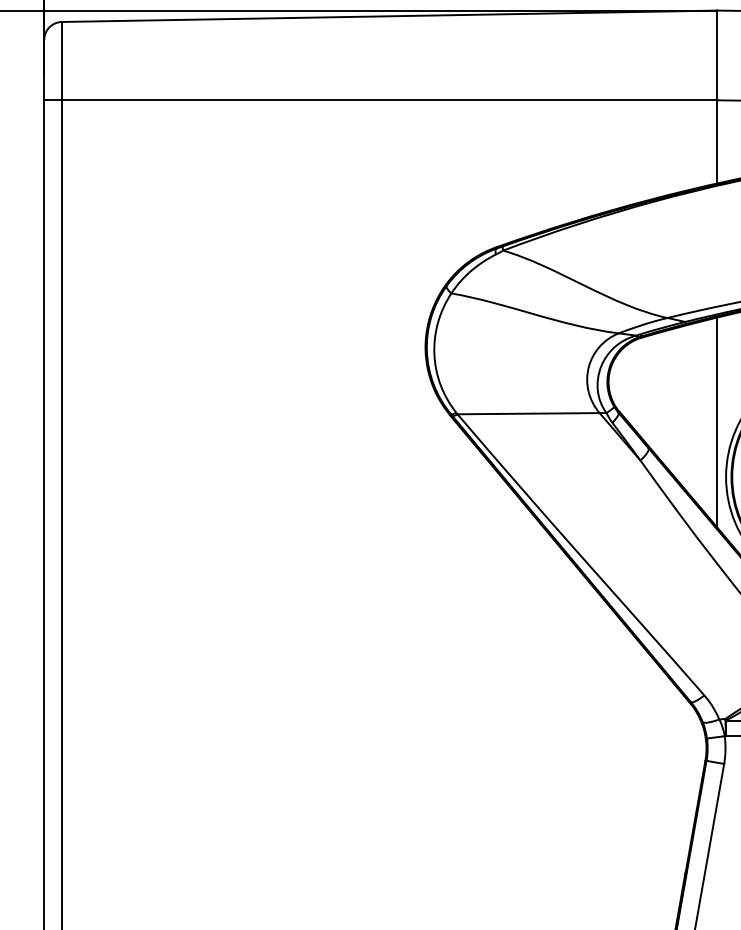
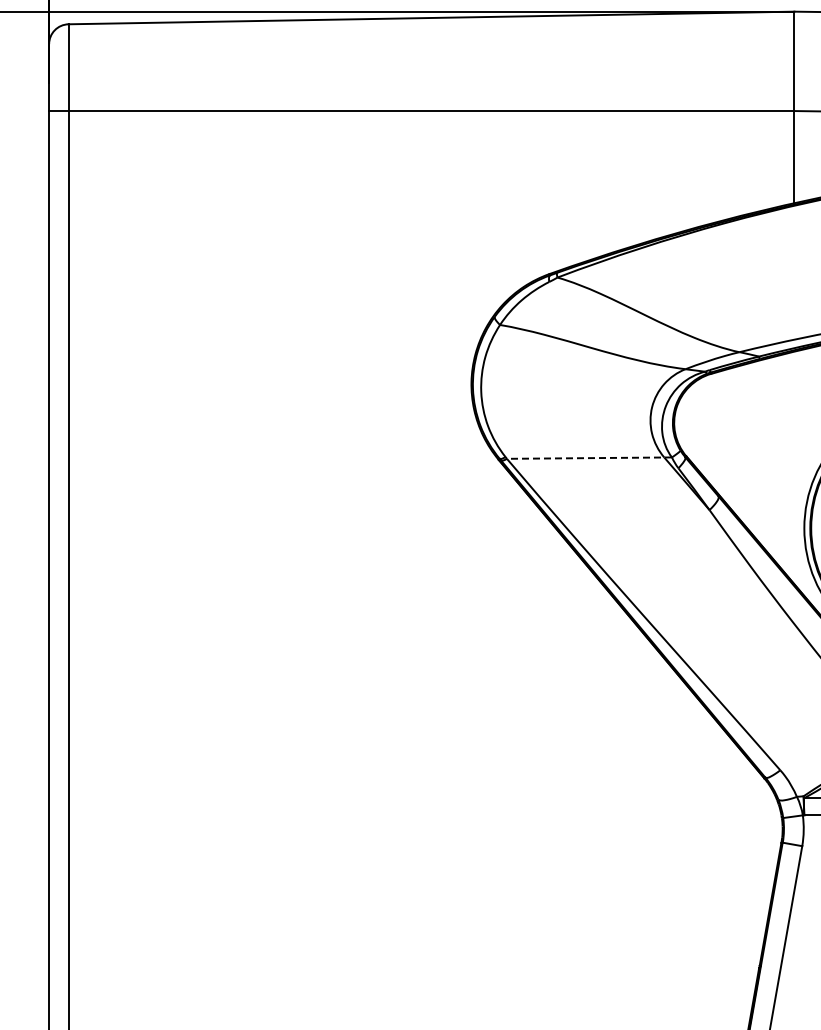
line: (532, 413) -> (589, 458), solid -> dashed
line: (717, 423) -> (794, 468), removed

